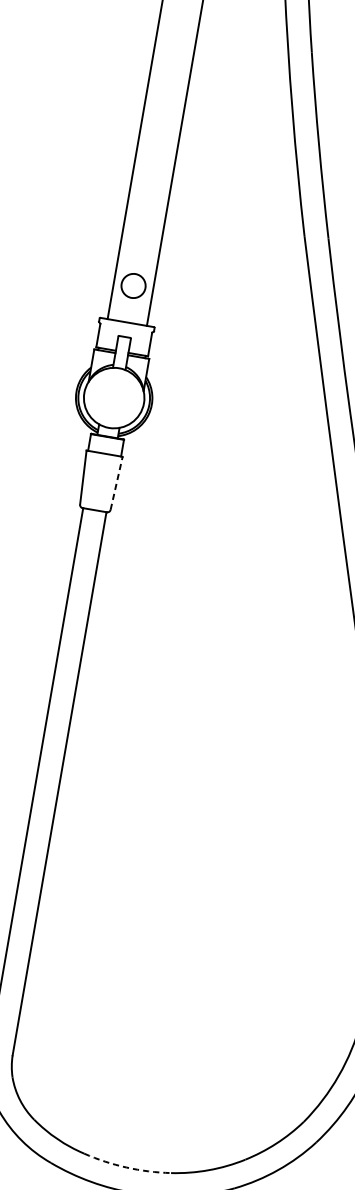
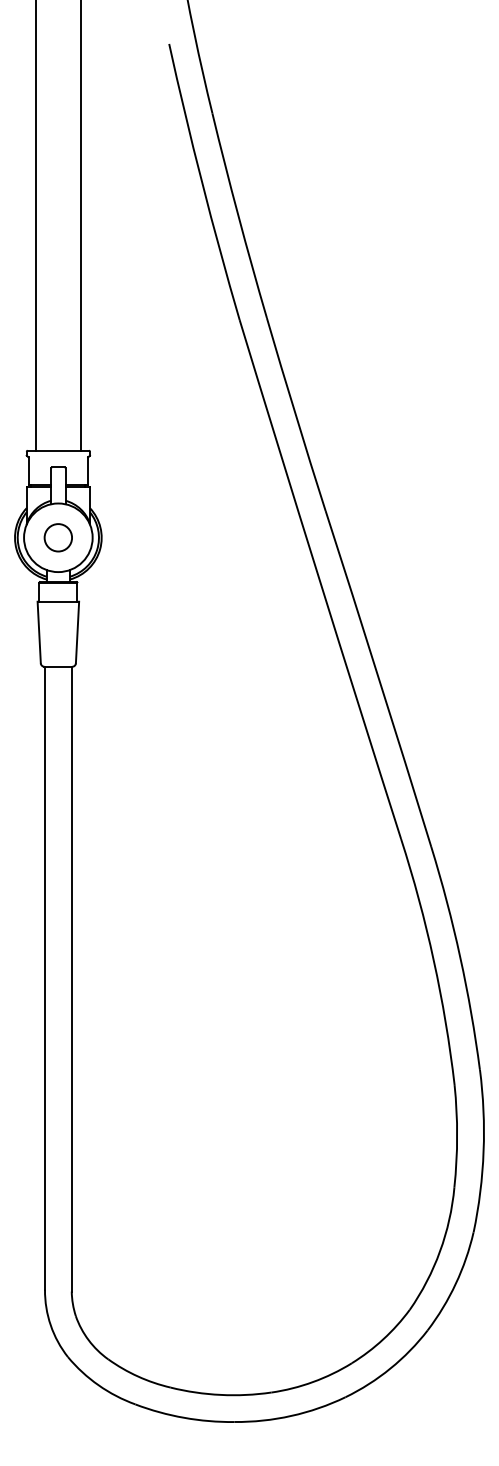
circle: (132, 285) -> (57, 537), moved
line: (116, 483) -> (77, 632), dashed -> solid
arc: (126, 1167) -> (220, 1394), dashed -> solid

